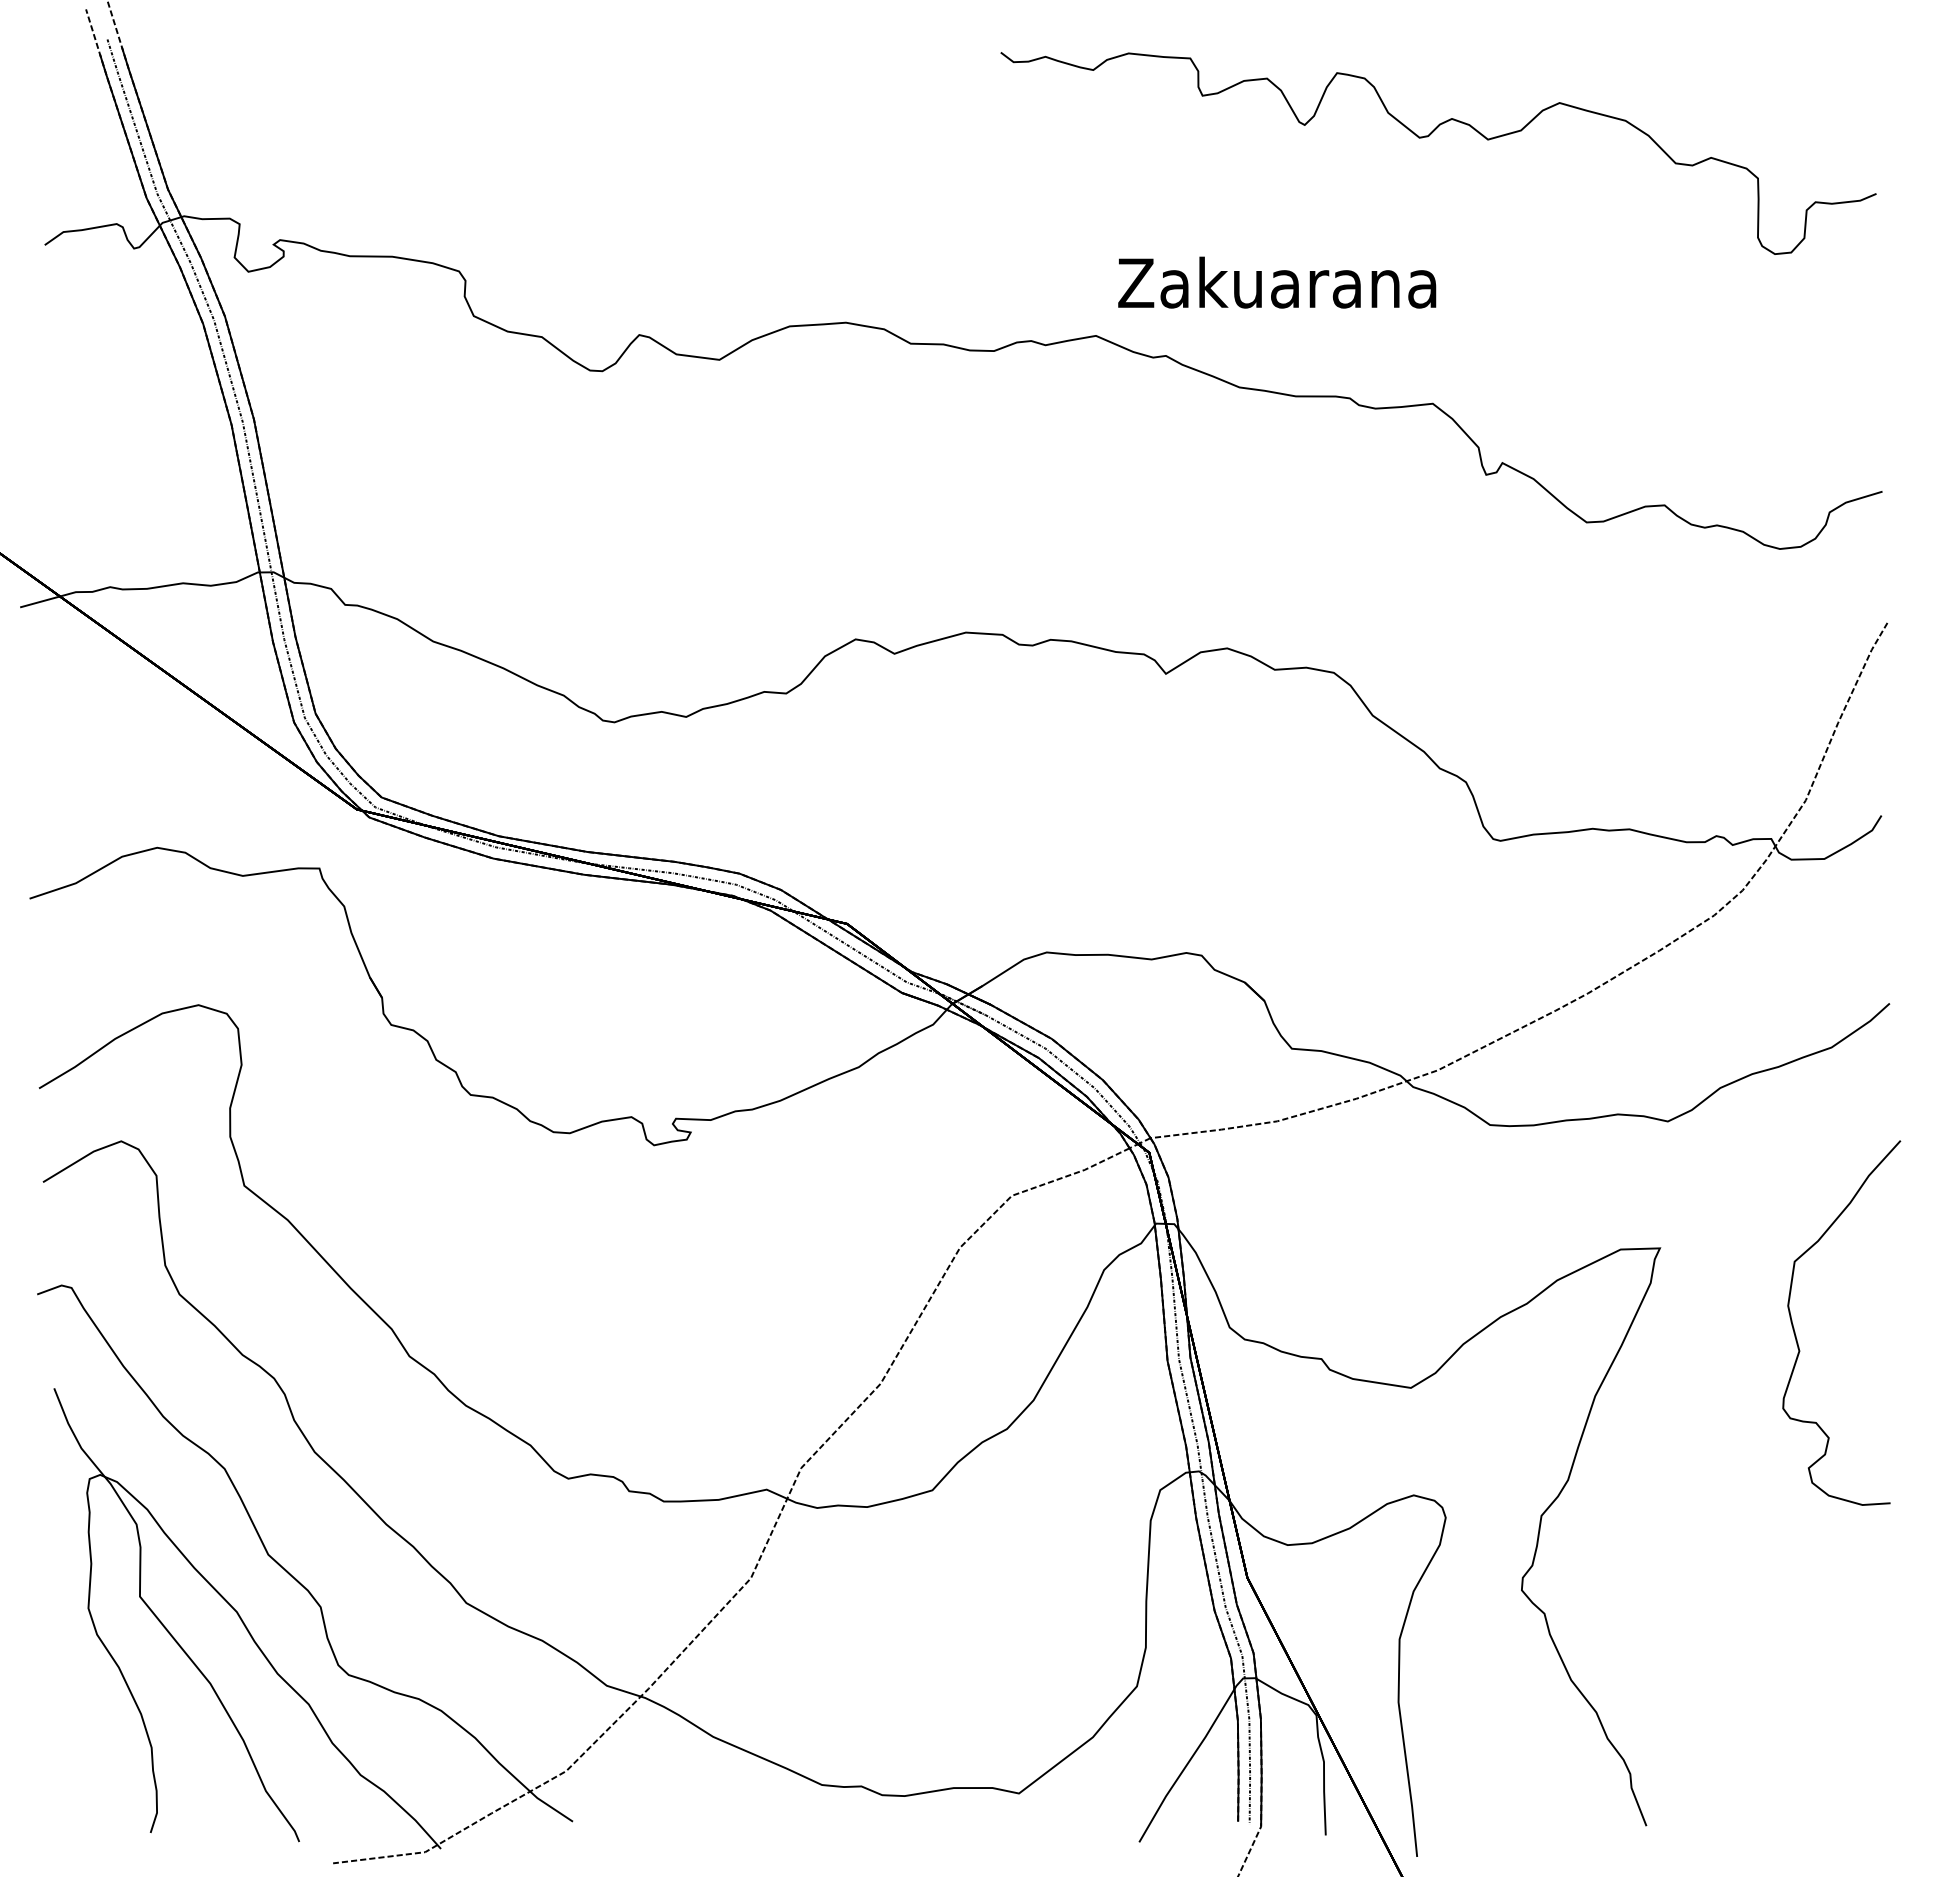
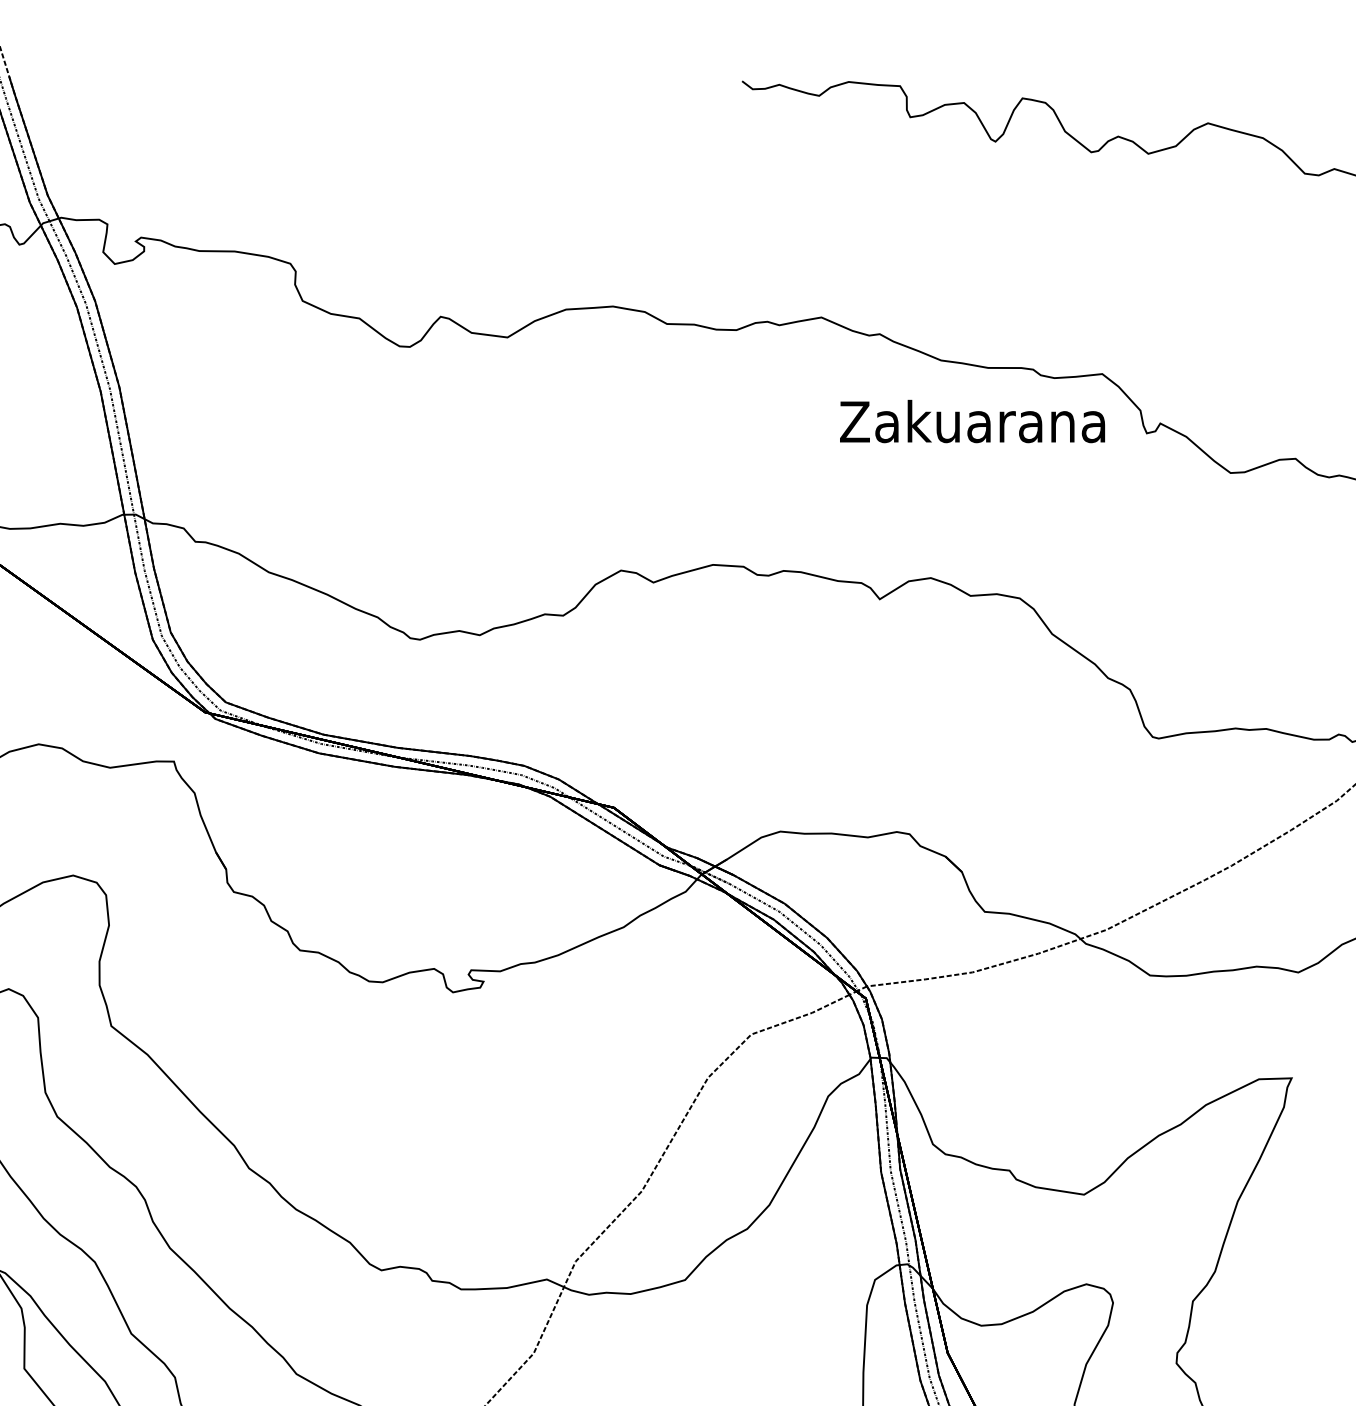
text: (1277, 282) -> (972, 421), moved

